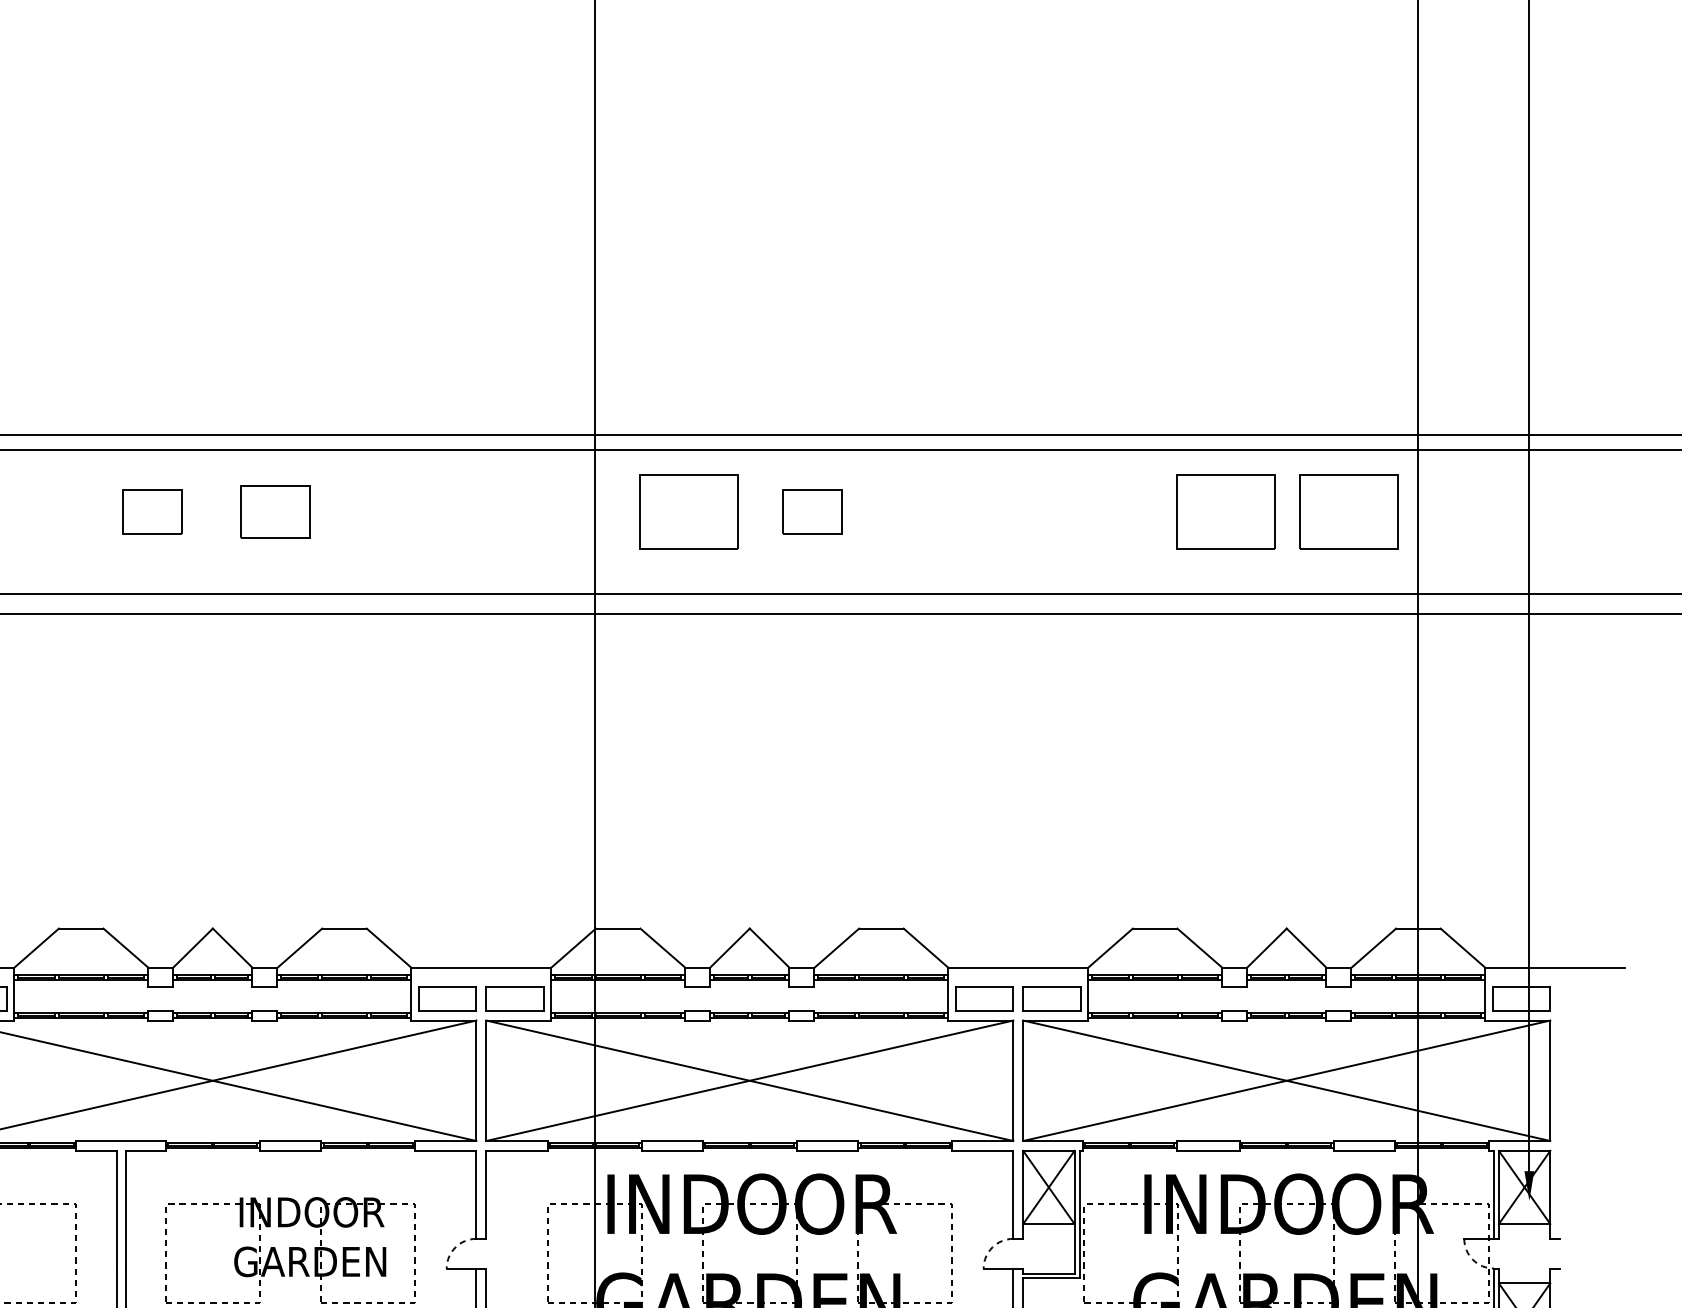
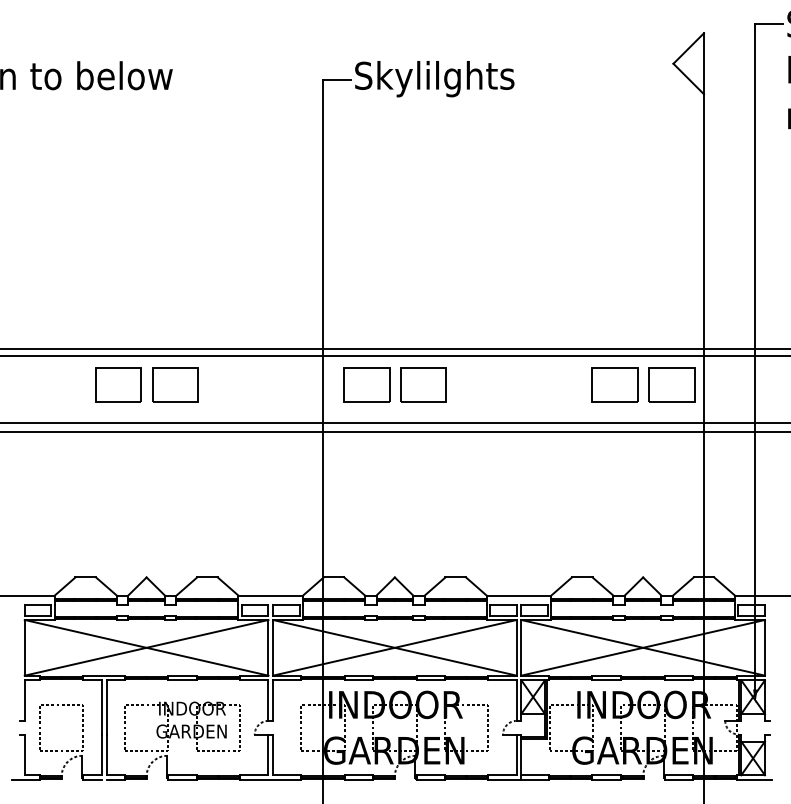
part: (152, 511) -> (118, 384), size x1.67
part: (275, 511) -> (175, 384), size x1.43
part: (811, 511) -> (423, 384), size x1.67

